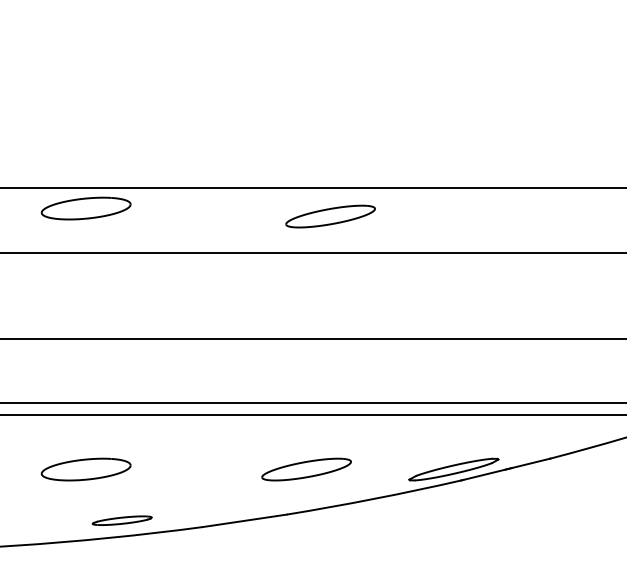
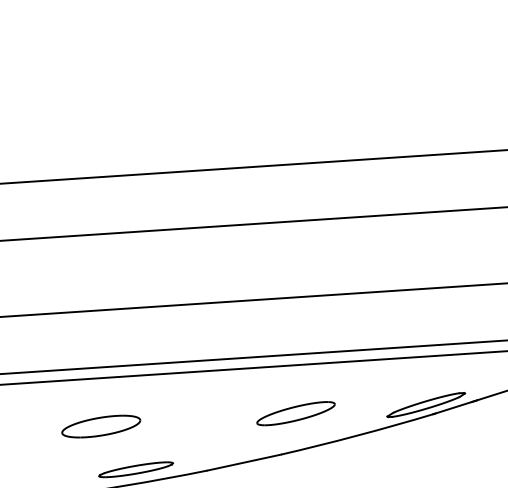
part: (85, 208) -> (85, 195), removed
part: (330, 216) -> (302, 188), removed
part: (122, 520) -> (136, 469), size x1.43

